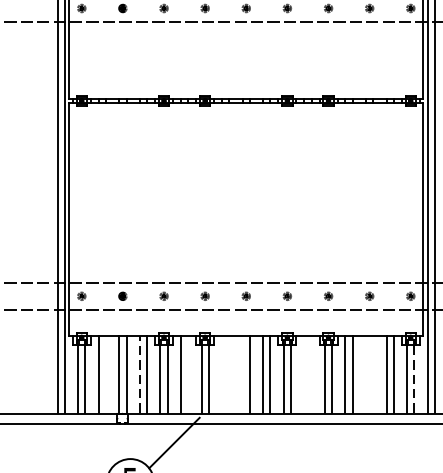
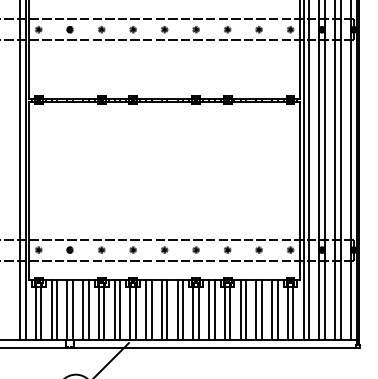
line: (106, 373) -> (57, 309), added
line: (140, 373) -> (83, 309), dashed -> solid
line: (188, 373) -> (120, 309), added
line: (222, 373) -> (146, 309), added
line: (229, 373) -> (151, 309), added
line: (242, 373) -> (161, 309), added
line: (304, 373) -> (209, 309), added
line: (311, 373) -> (214, 309), added
line: (366, 373) -> (256, 309), added
line: (372, 373) -> (261, 309), added
line: (414, 377) -> (293, 312), dashed -> solid

